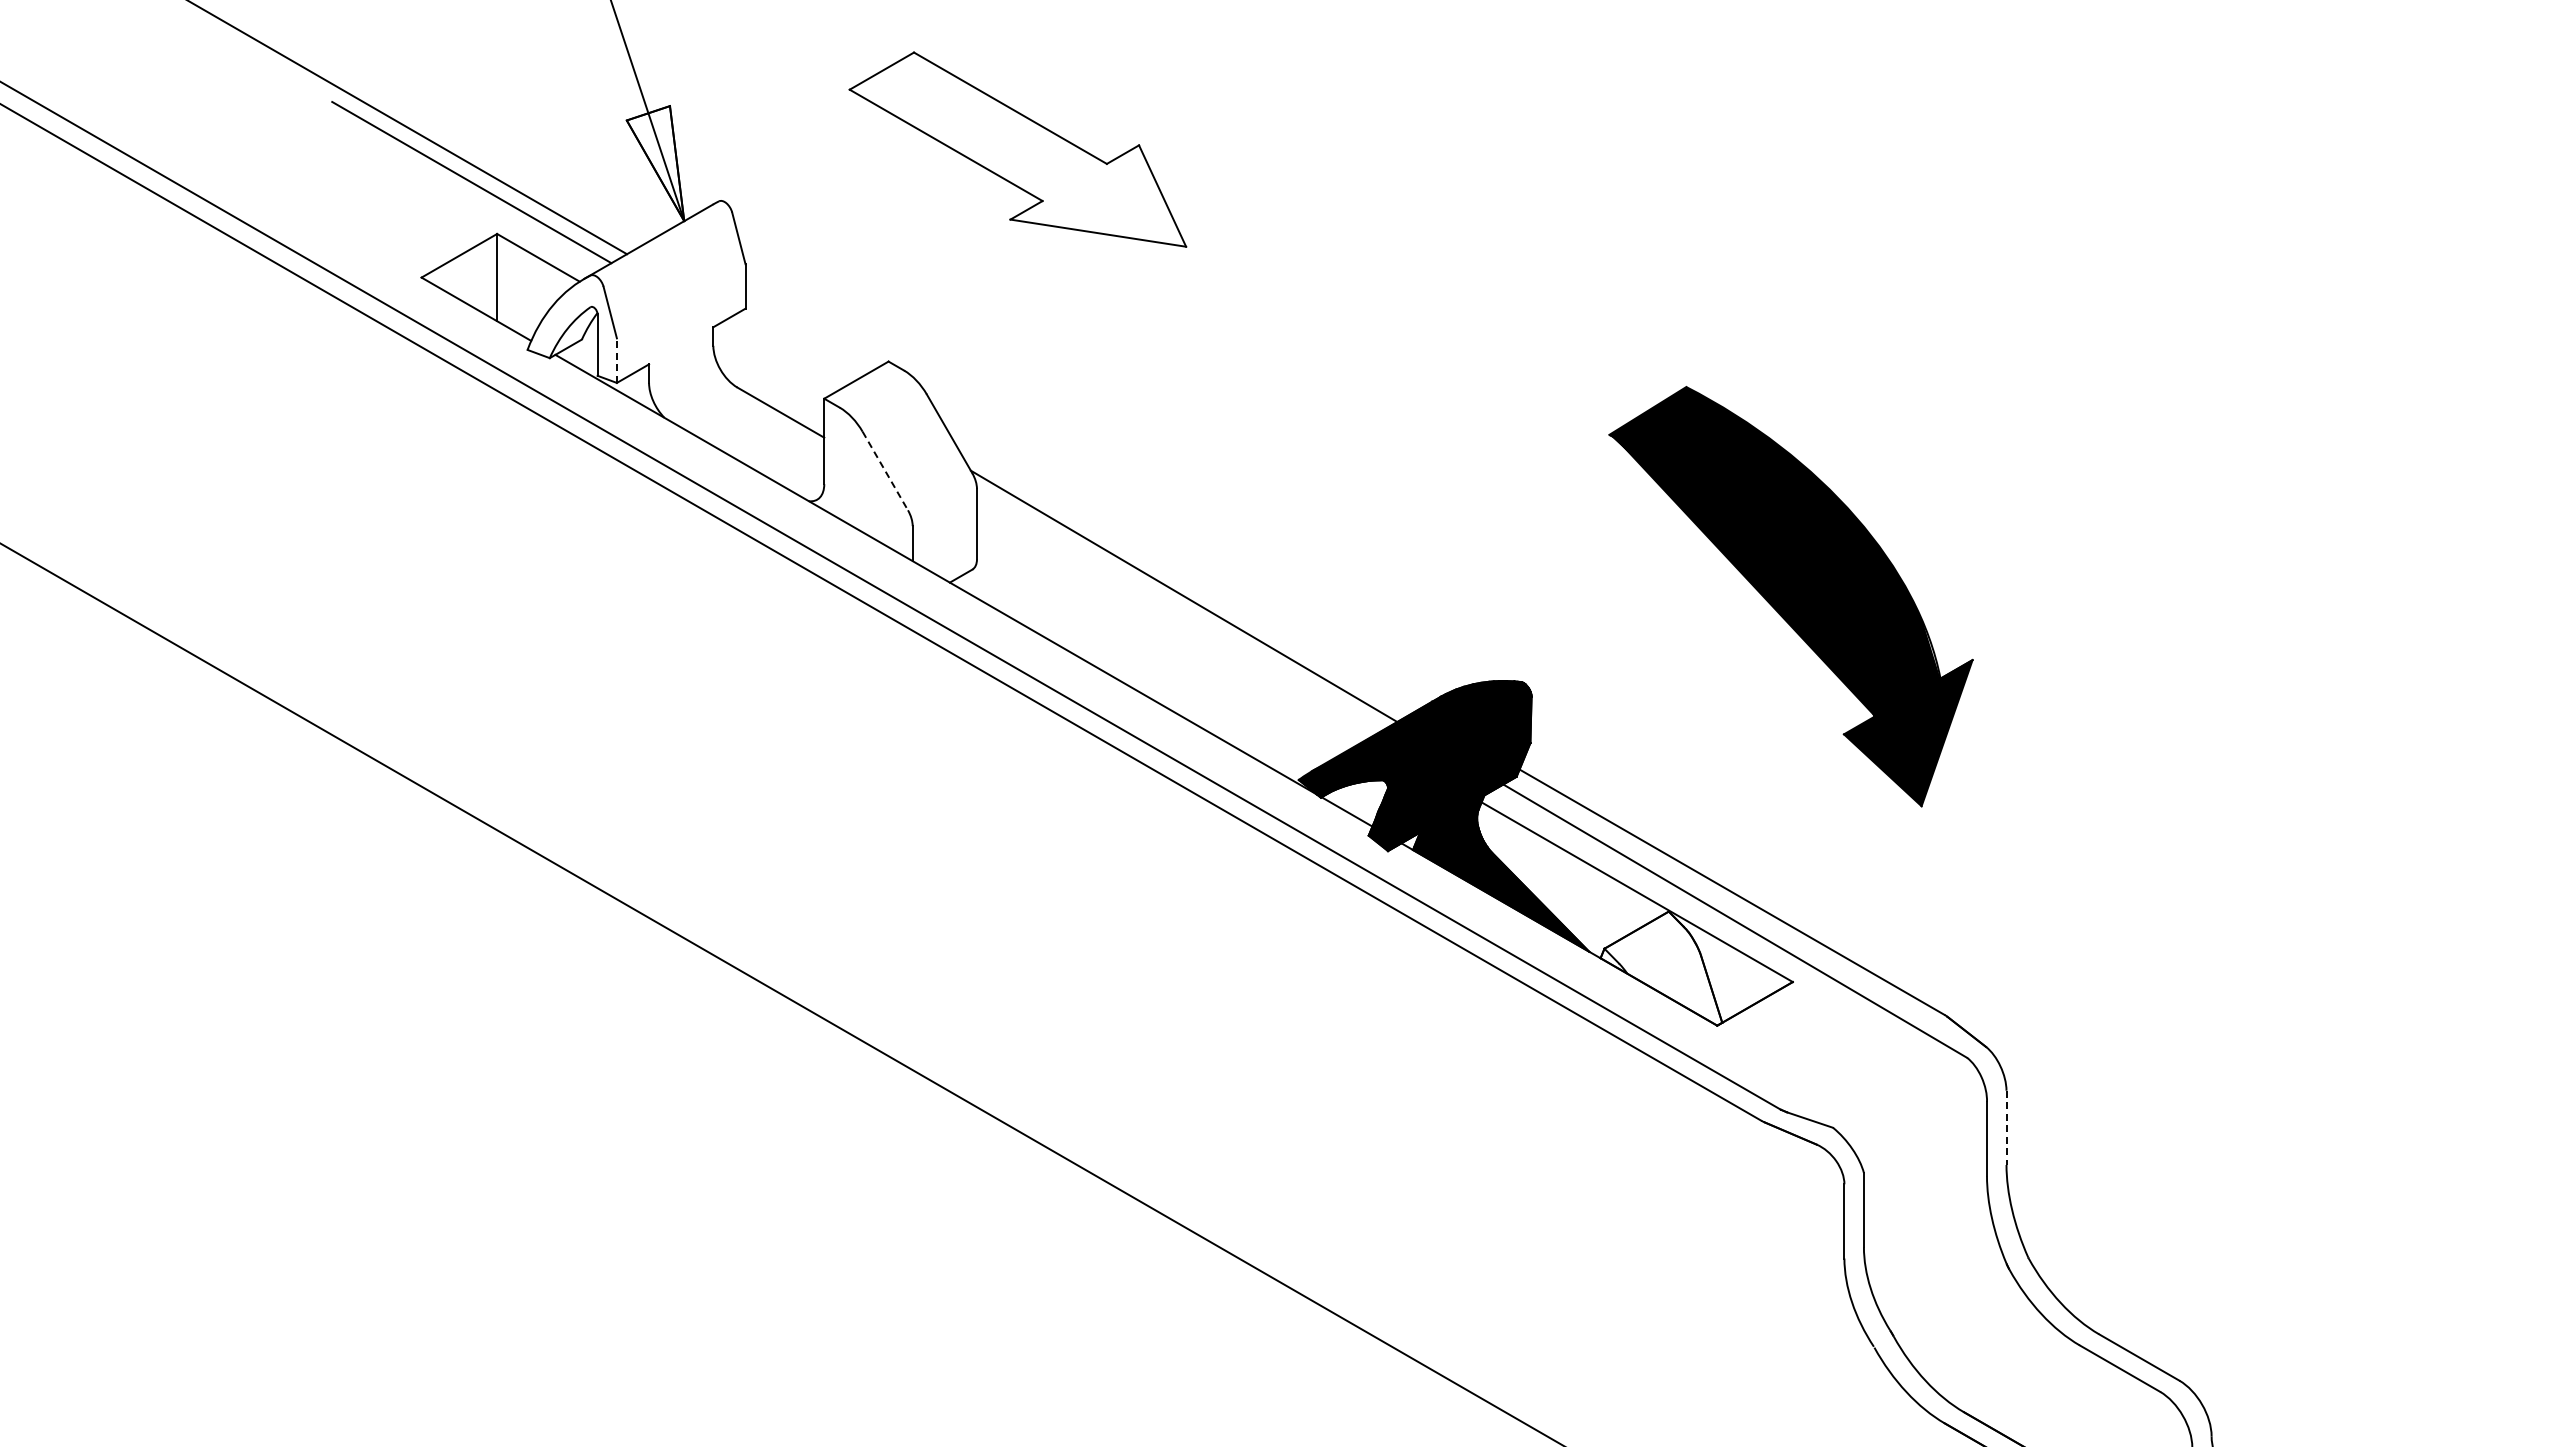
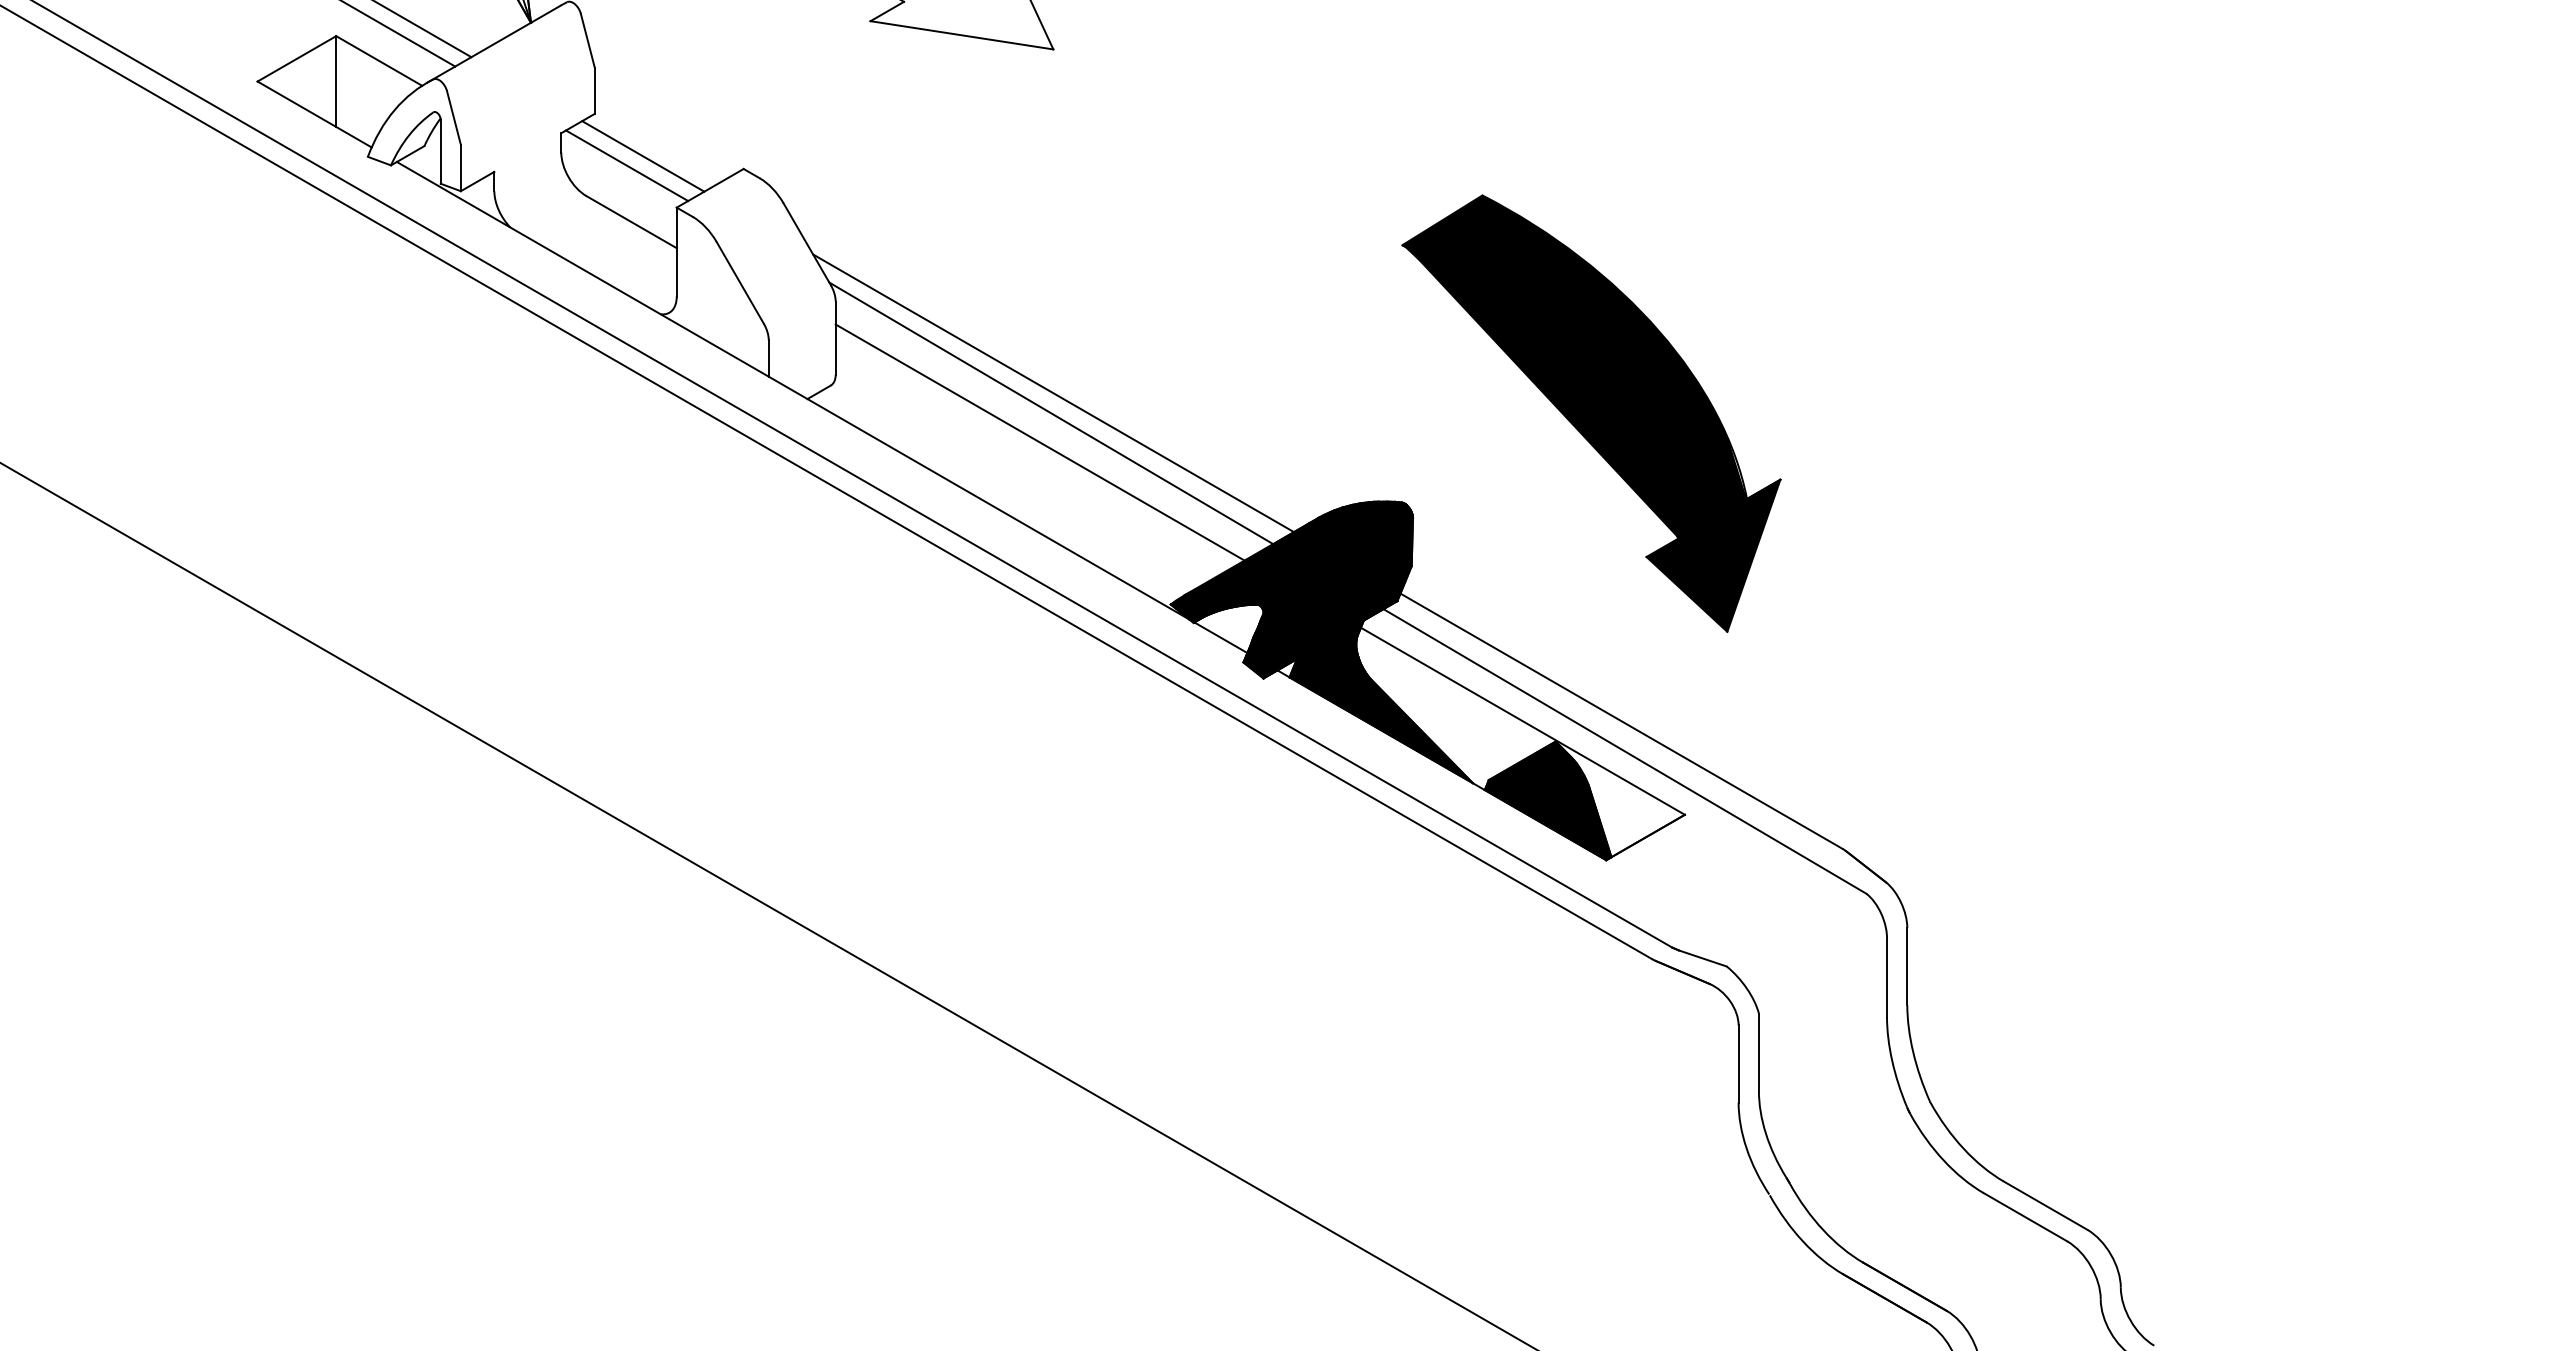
line: (791, 349) -> (642, 156), added
line: (776, 358) -> (627, 165), added
line: (616, 360) -> (460, 167), dashed -> solid
line: (885, 471) -> (740, 283), dashed -> solid
line: (1186, 576) -> (1053, 392), added
part: (1790, 596) -> (1590, 413), moved
line: (1173, 624) -> (1040, 442), added
fill: (1661, 968) -> (1548, 800), added
line: (2006, 1128) -> (1907, 967), dashed -> solid

